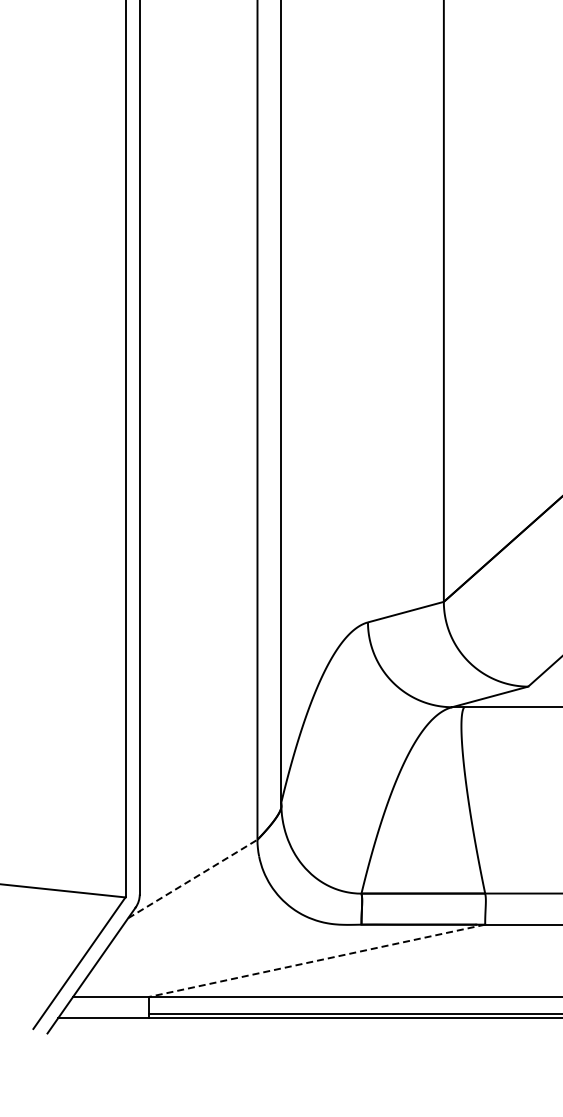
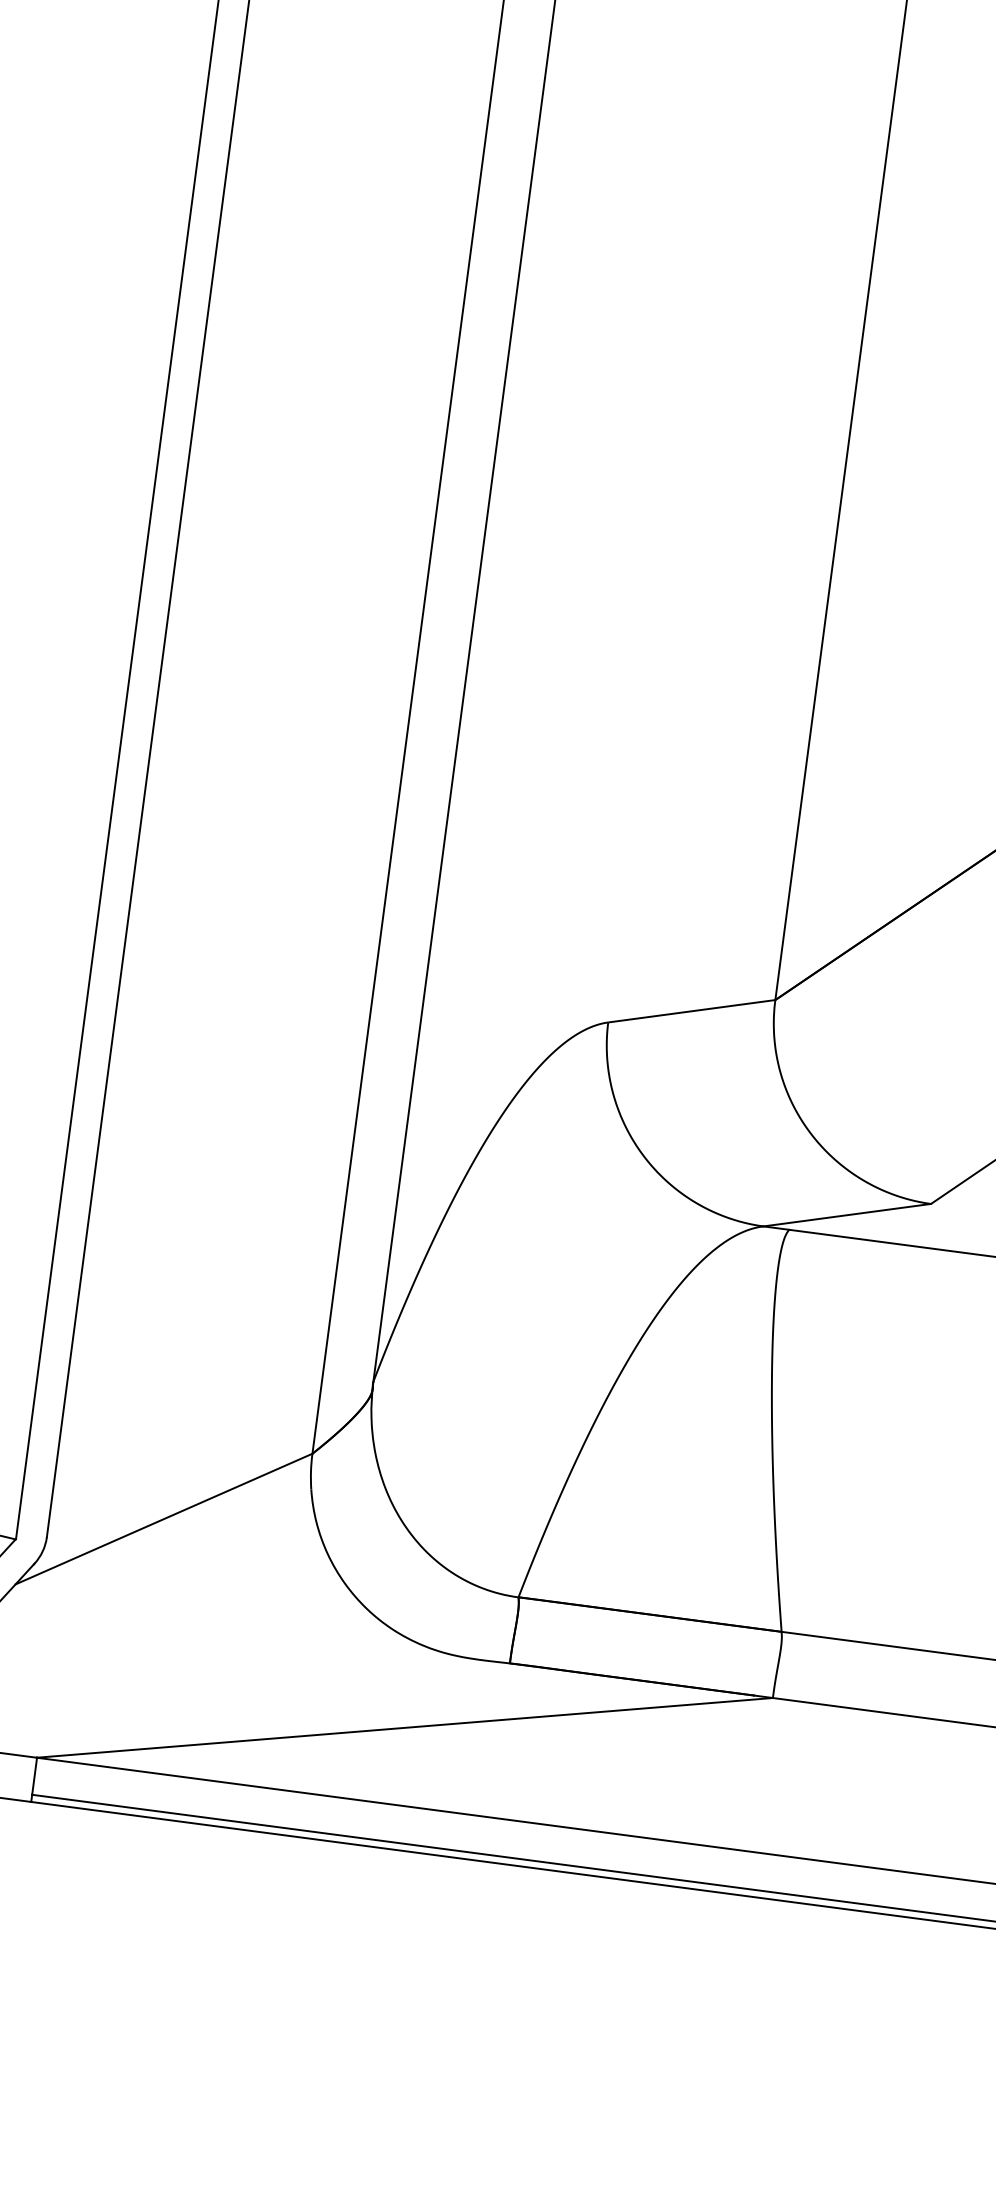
line: (192, 879) -> (163, 1520), dashed -> solid
line: (316, 960) -> (404, 1726), dashed -> solid

